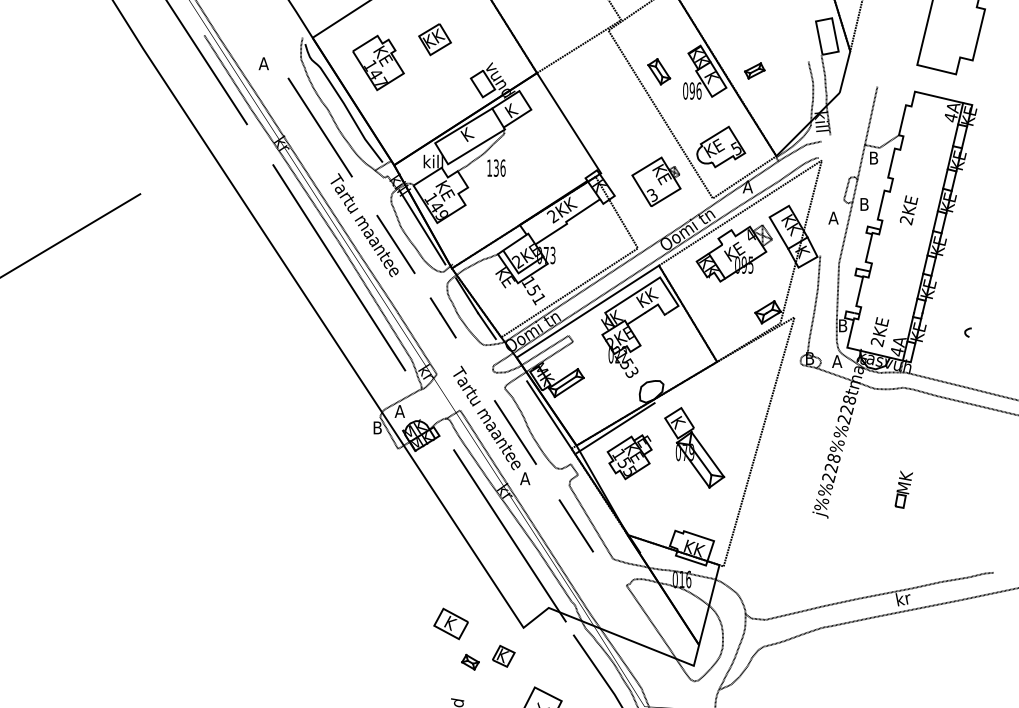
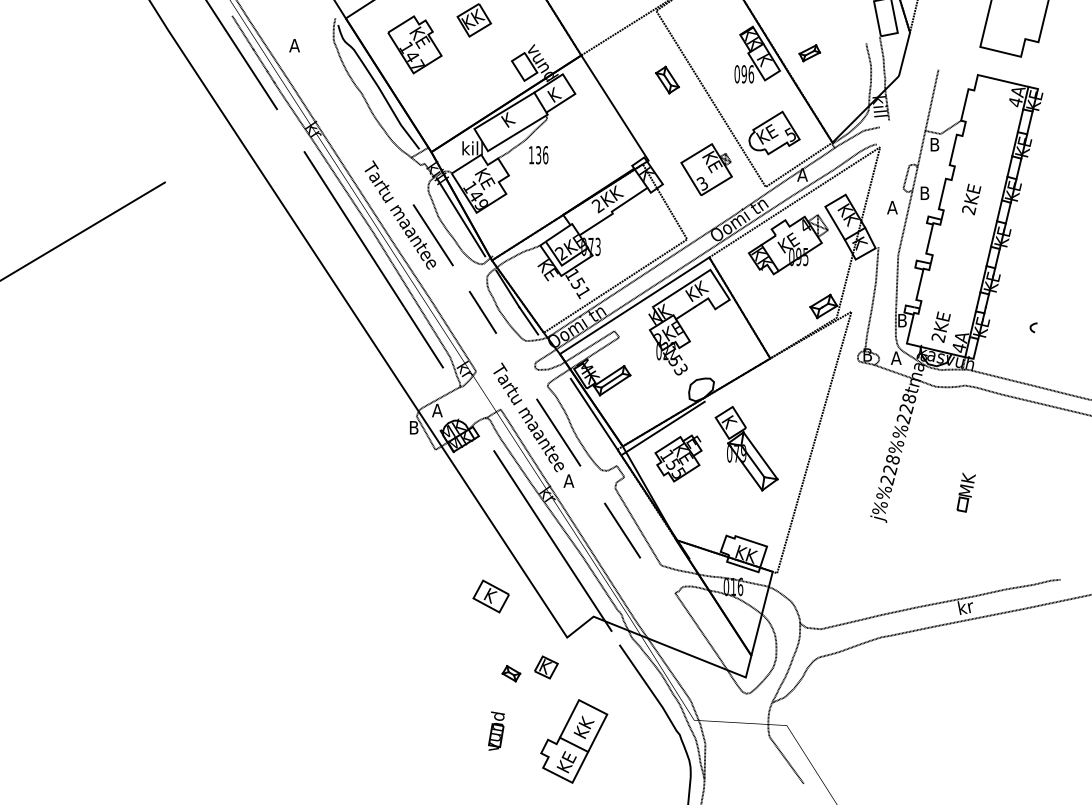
part: (659, 71) -> (667, 79), moved
line: (319, 127) -> (353, 112), removed
part: (450, 623) -> (490, 596), moved

